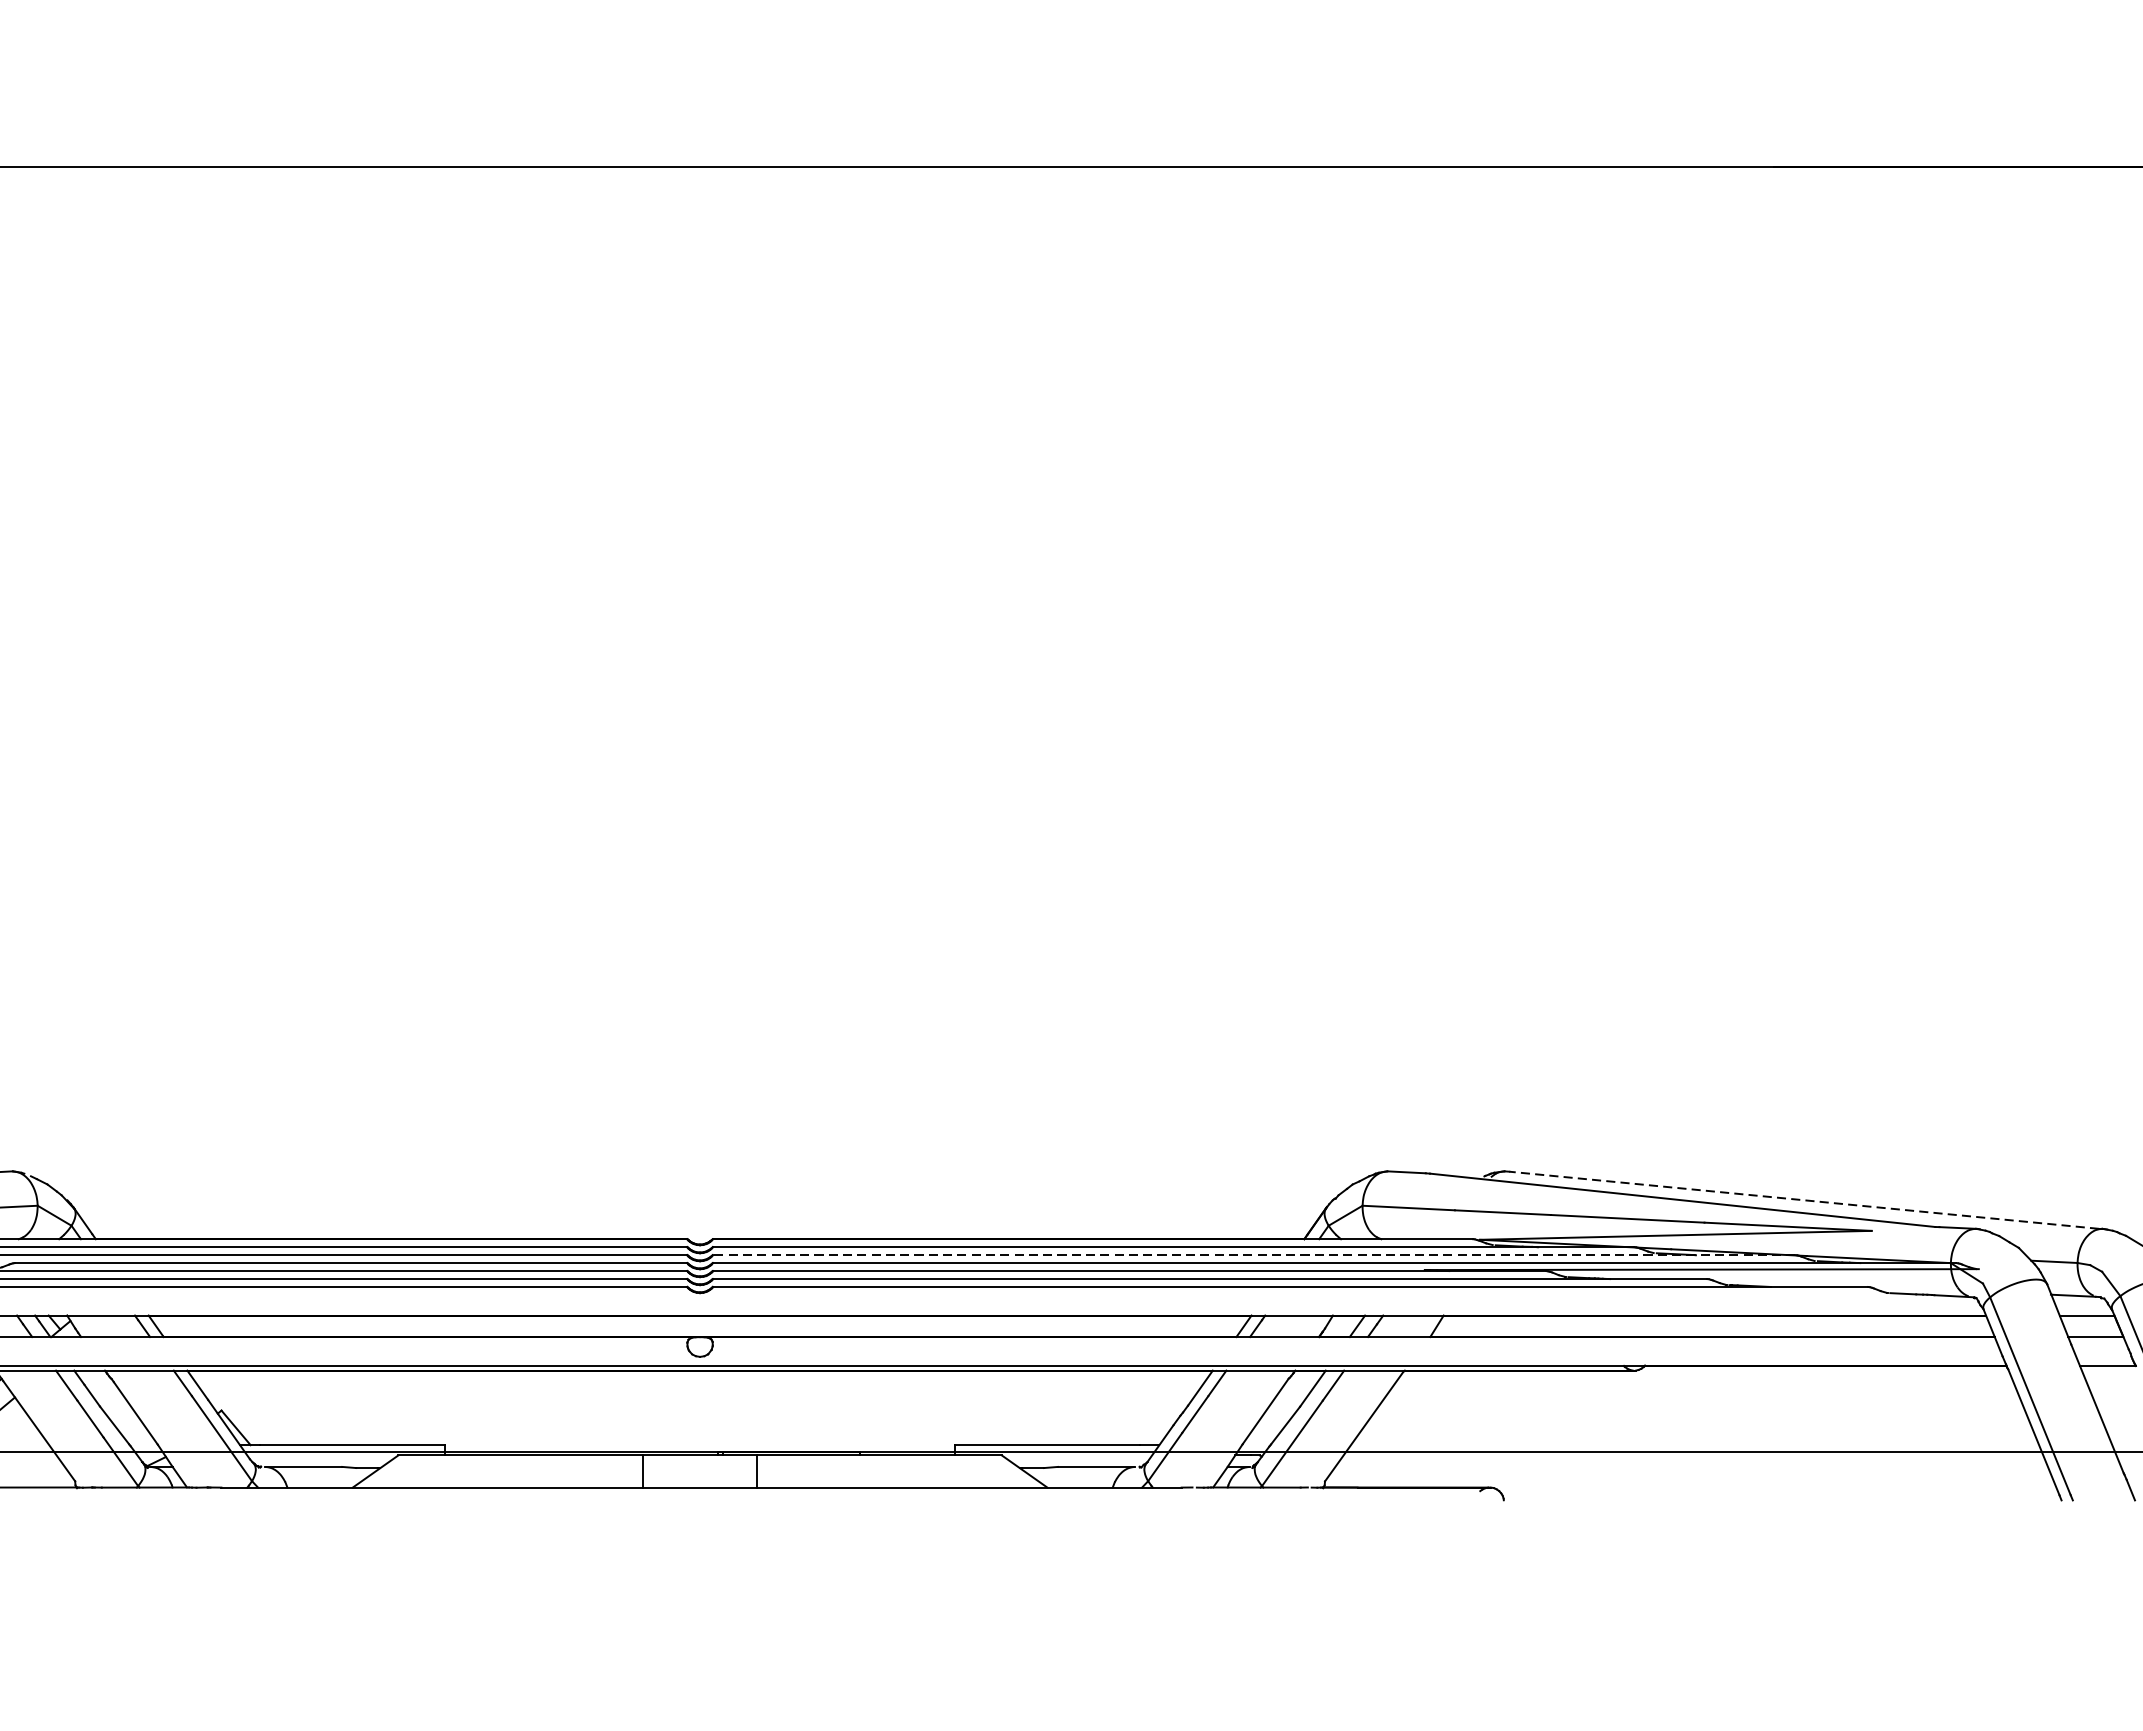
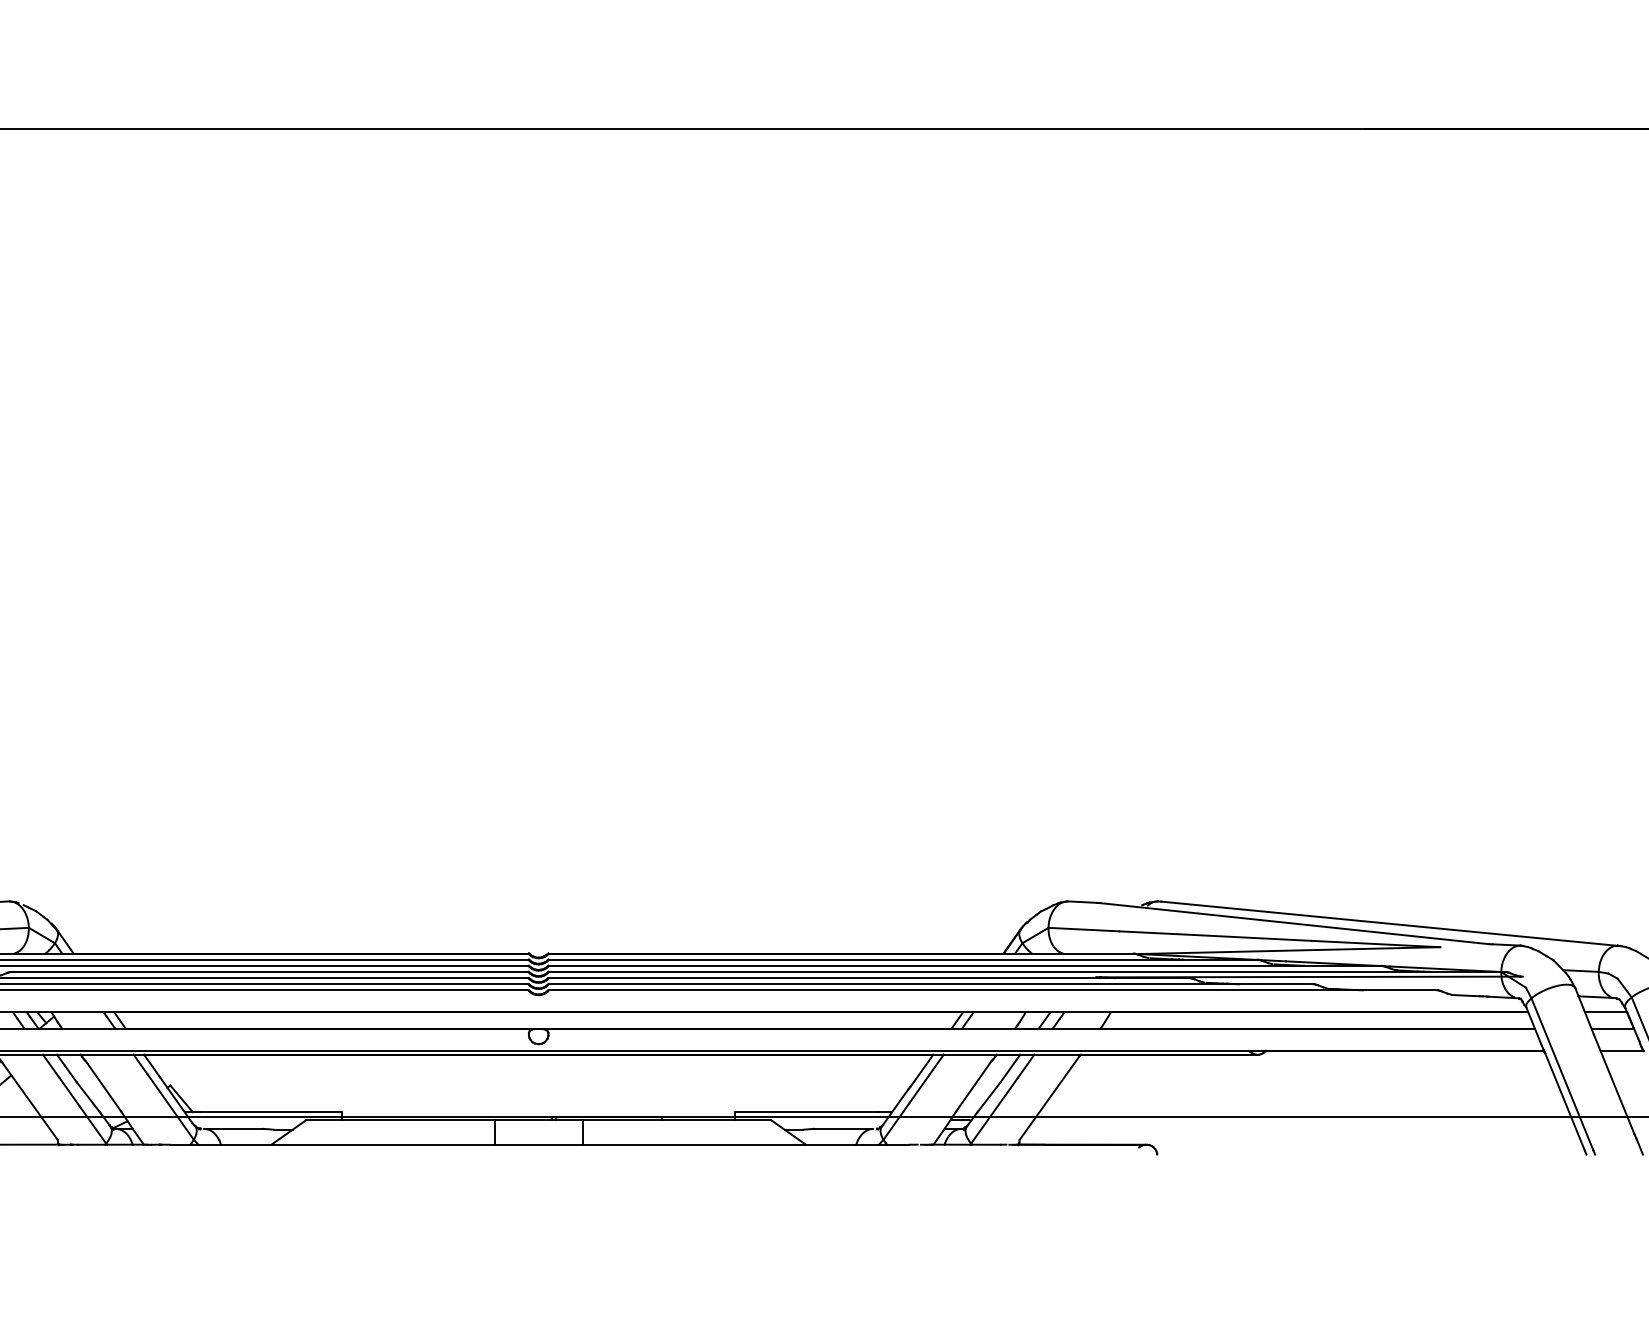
line: (1804, 1200) -> (1388, 923), dashed -> solid
line: (1254, 1254) -> (965, 965), dashed -> solid

